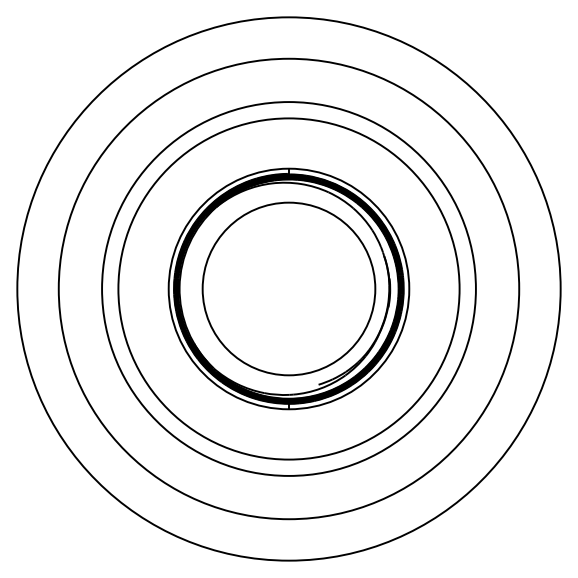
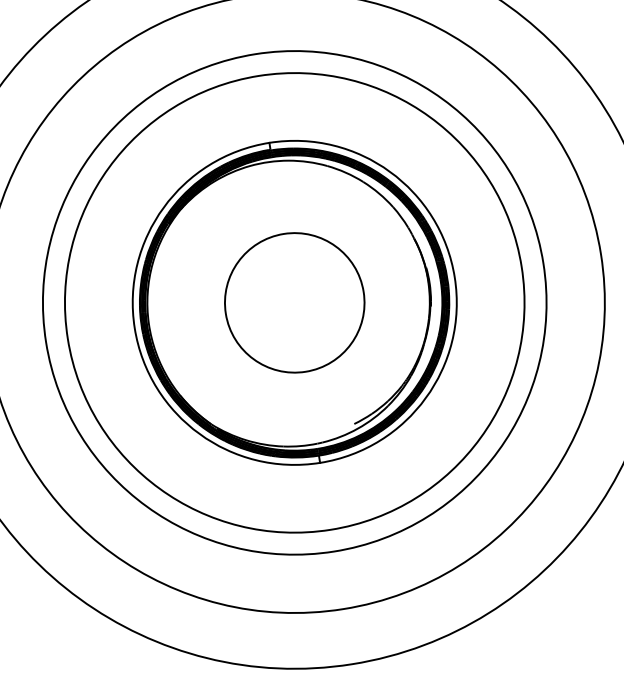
circle: (288, 288) -> (293, 302), size x0.6

